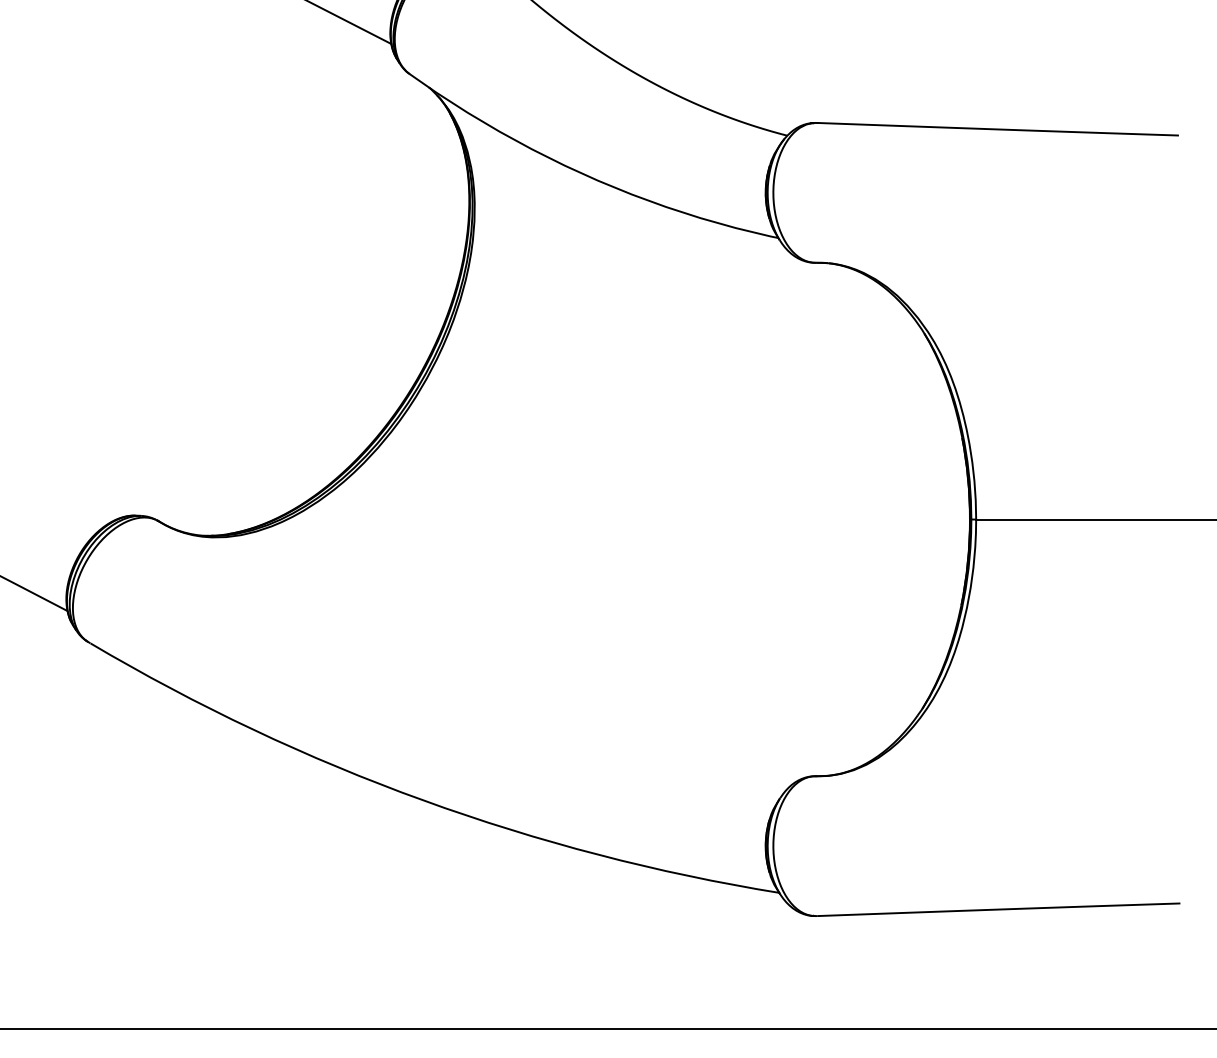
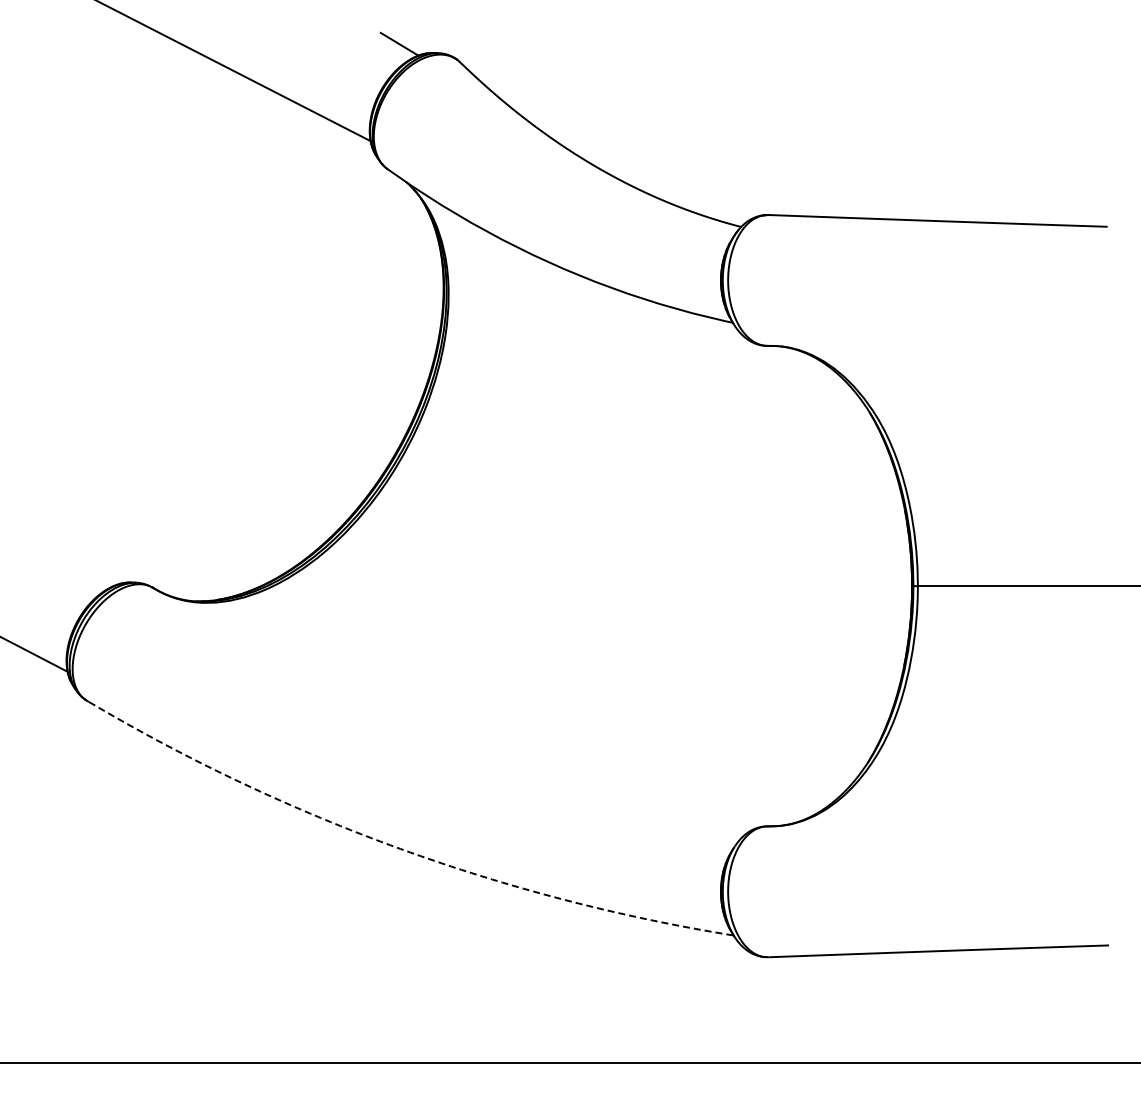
arc: (423, 799) -> (400, 848), solid -> dashed

